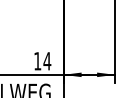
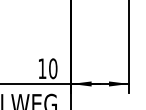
text: (47, 61) -> (53, 69), 14 -> 10

